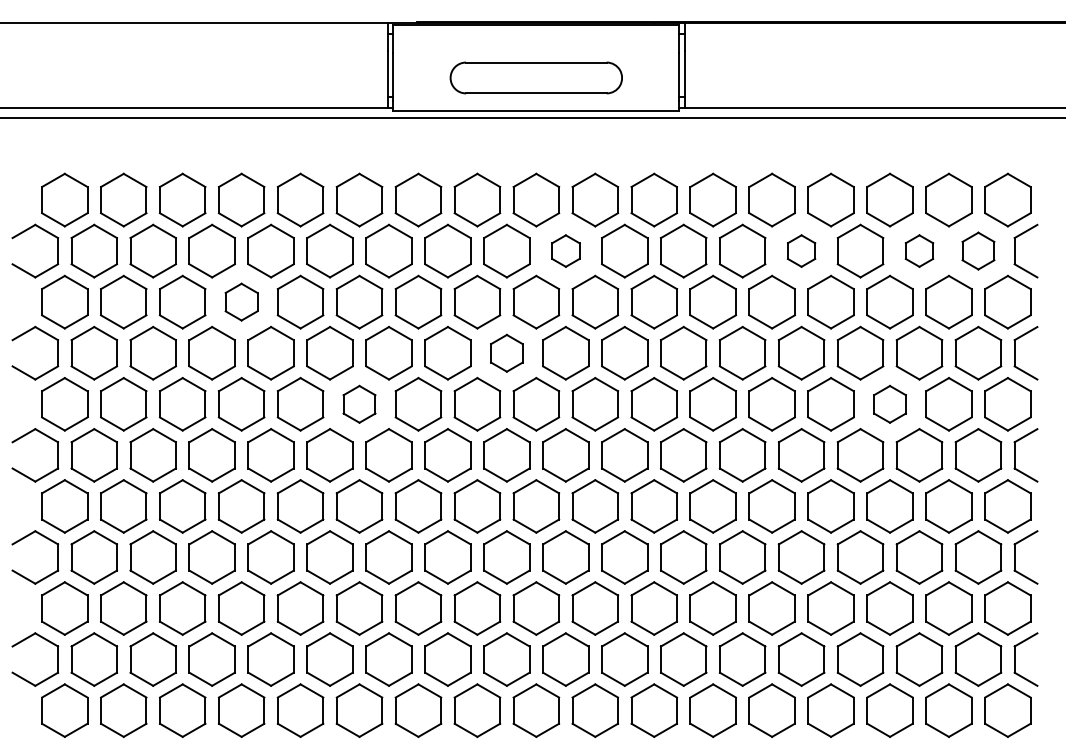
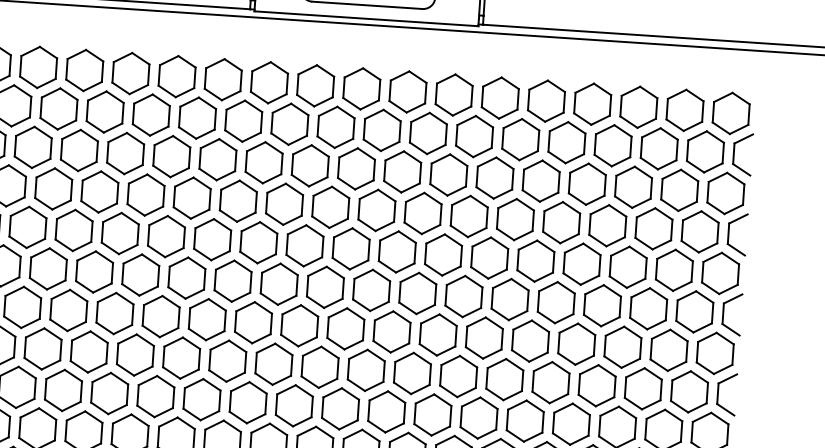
part: (565, 250) -> (382, 129), size x1.67
part: (801, 250) -> (566, 142), size x1.67
part: (919, 250) -> (659, 148), size x1.67
part: (978, 250) -> (705, 151), size x1.43
part: (241, 301) -> (125, 153), size x1.43
part: (506, 353) -> (330, 207), size x1.43
part: (359, 404) -> (212, 239), size x1.43
part: (889, 404) -> (627, 267), size x1.43

